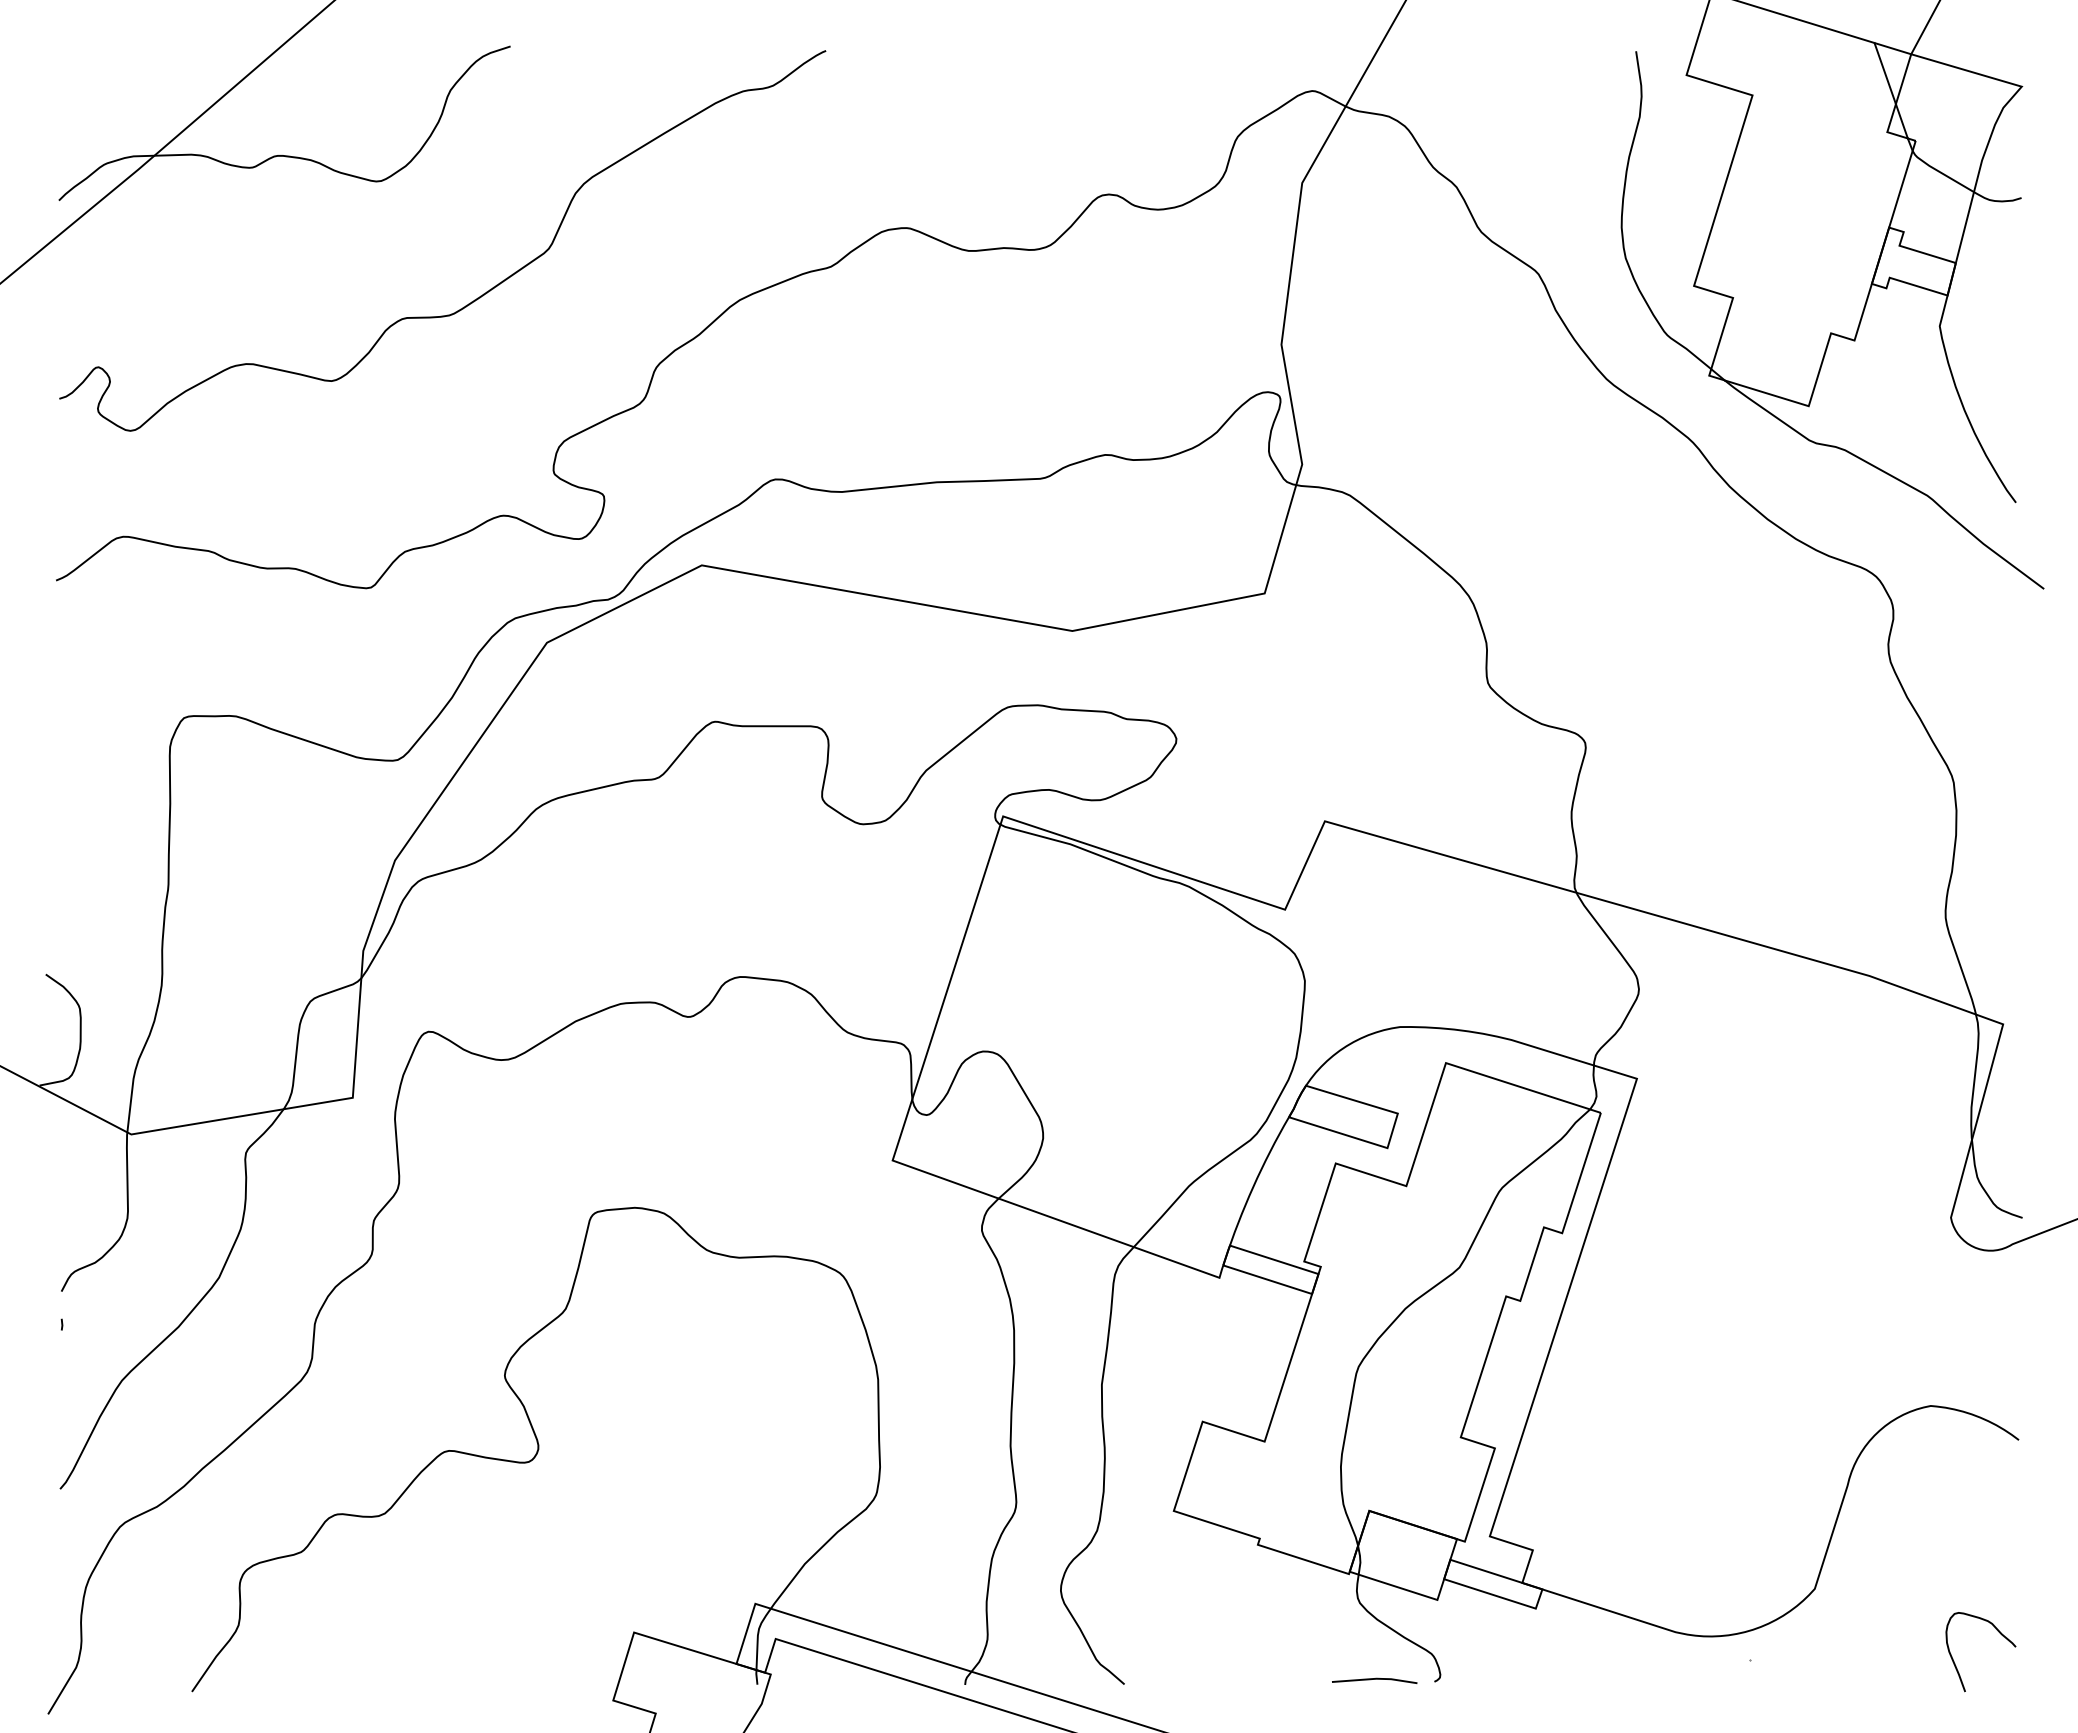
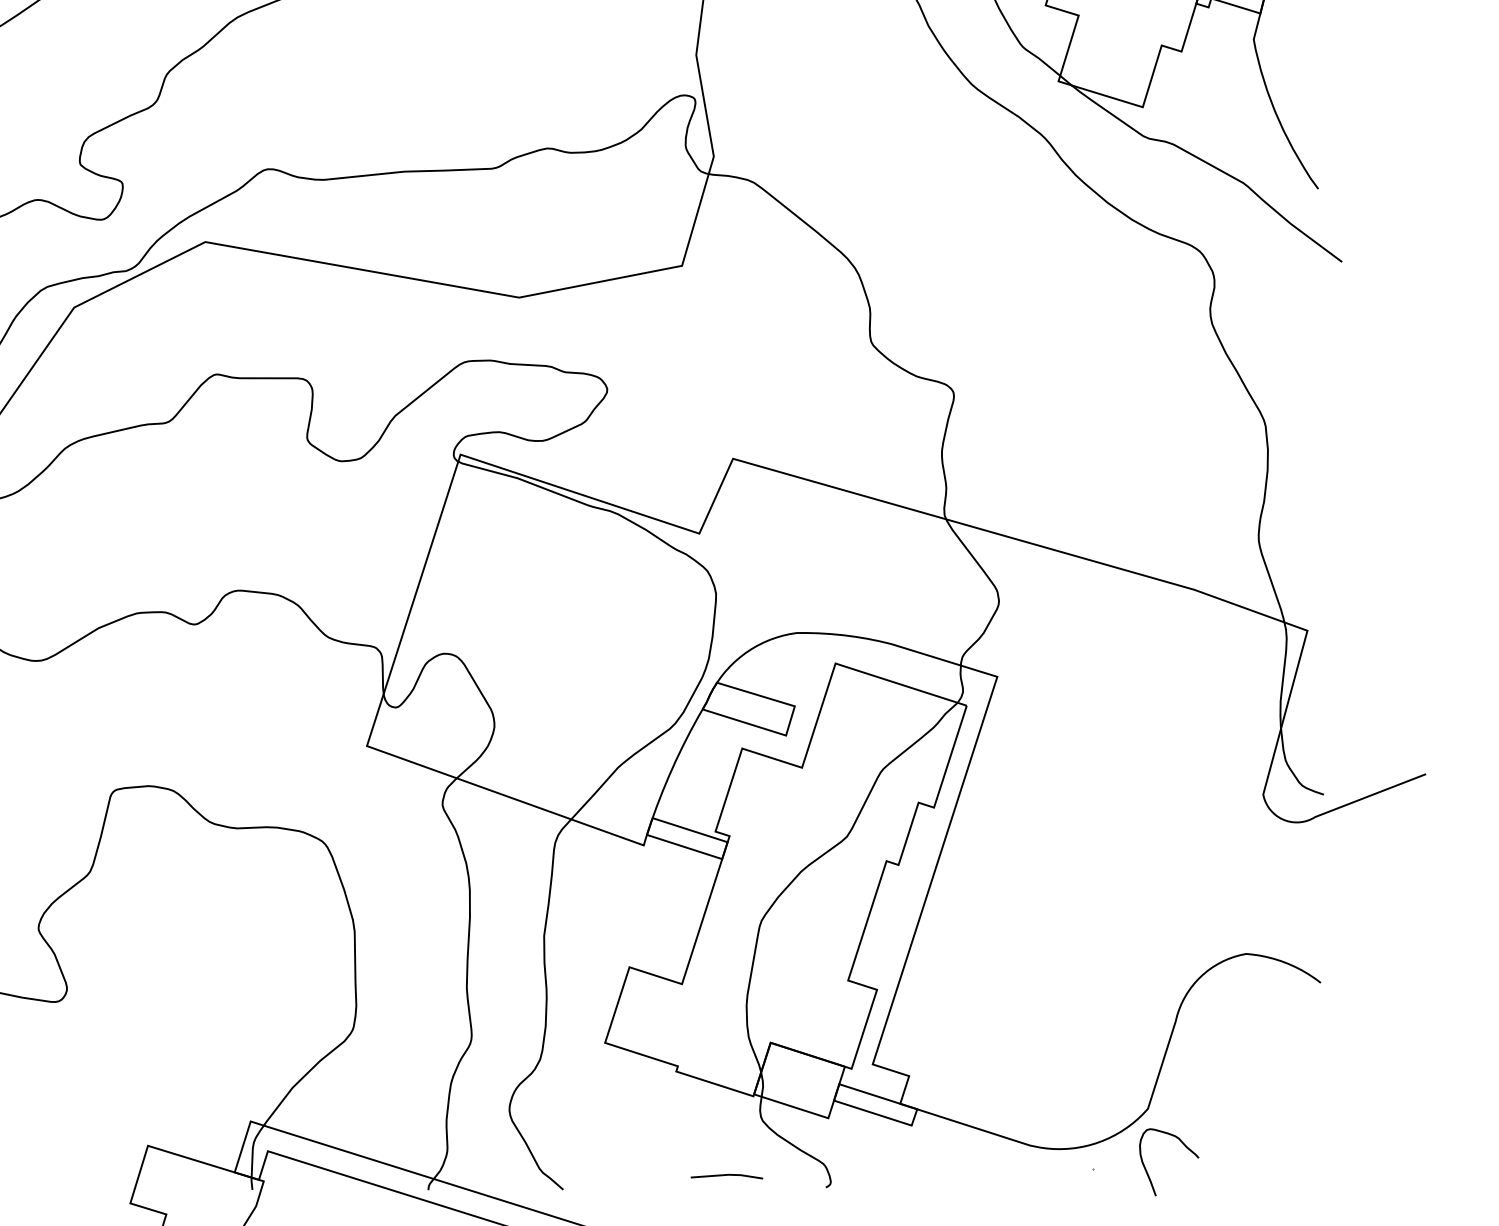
curve: (1999, 1633) -> (1184, 1146), moved
line: (1374, 1679) -> (726, 1175), moved

